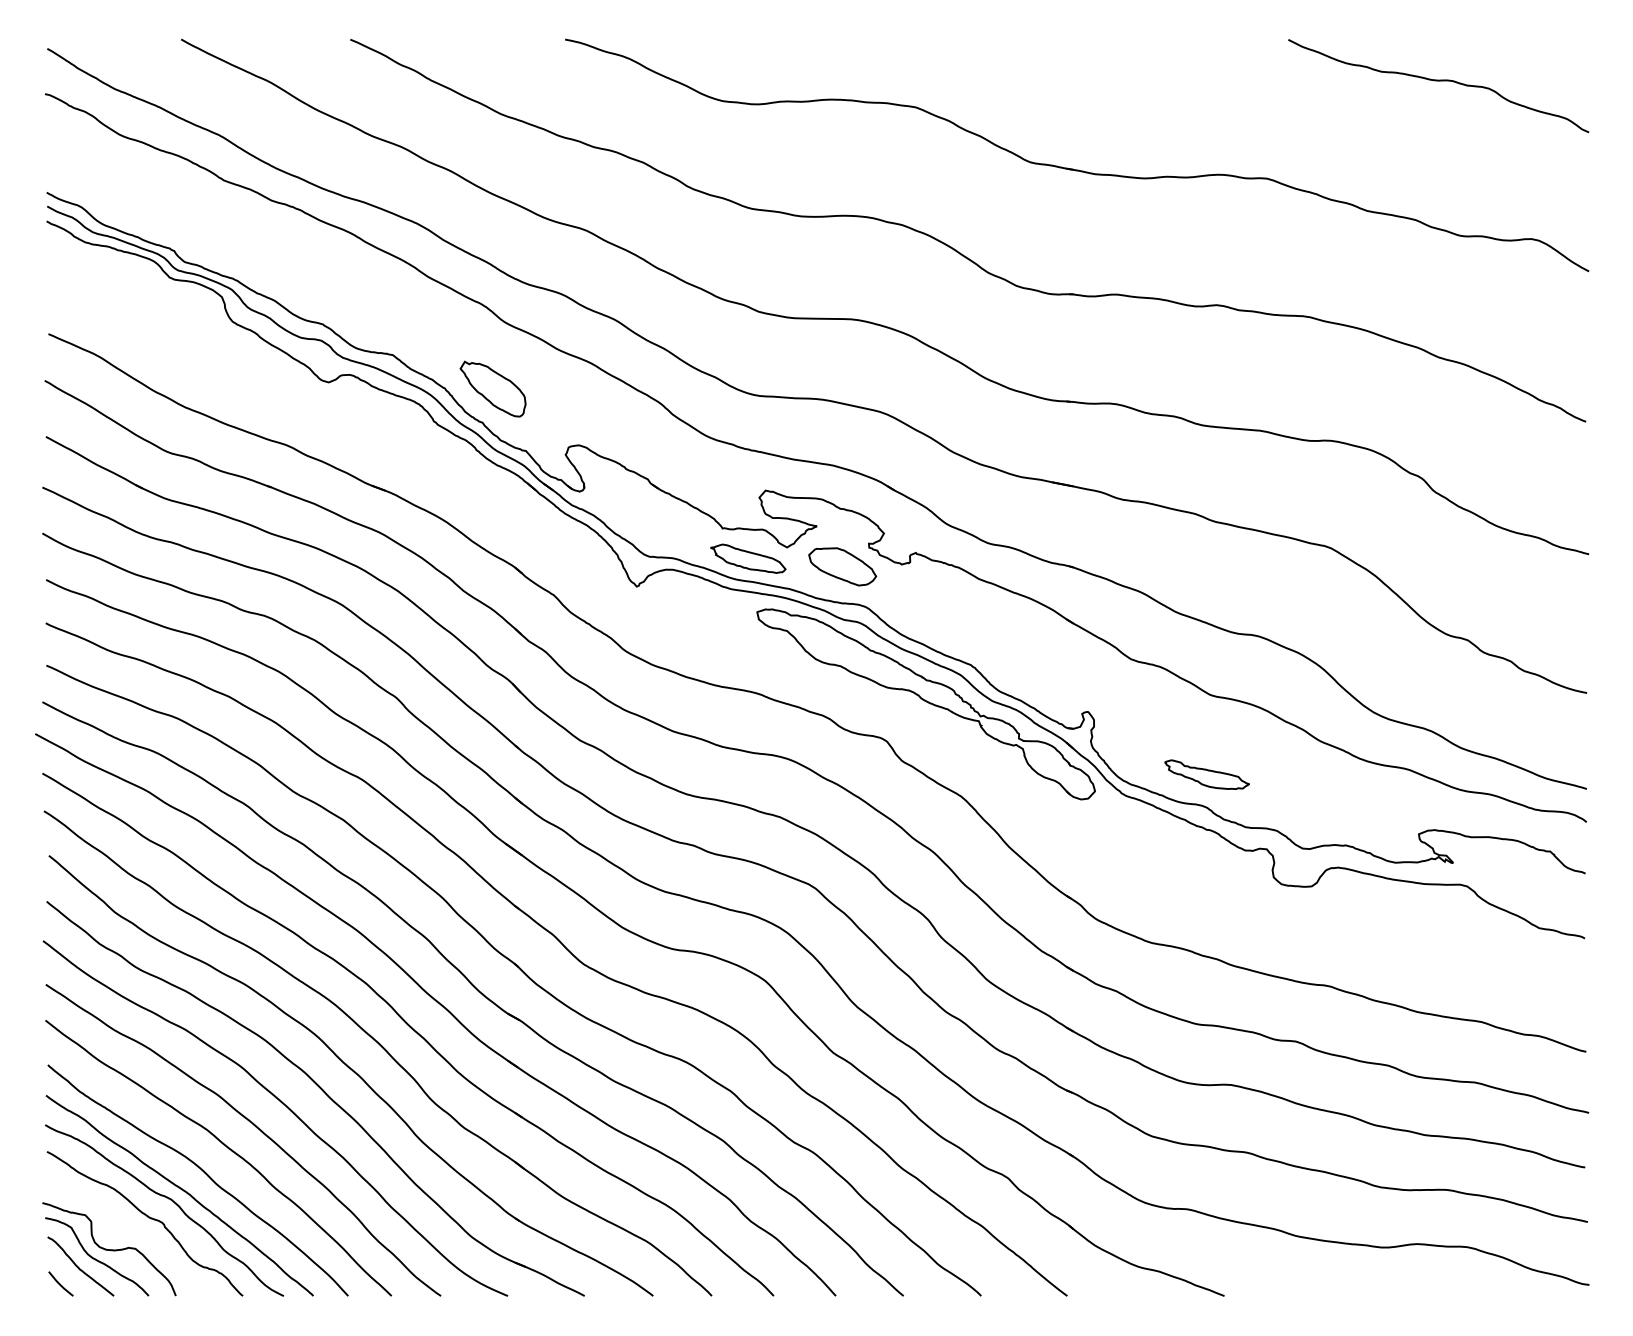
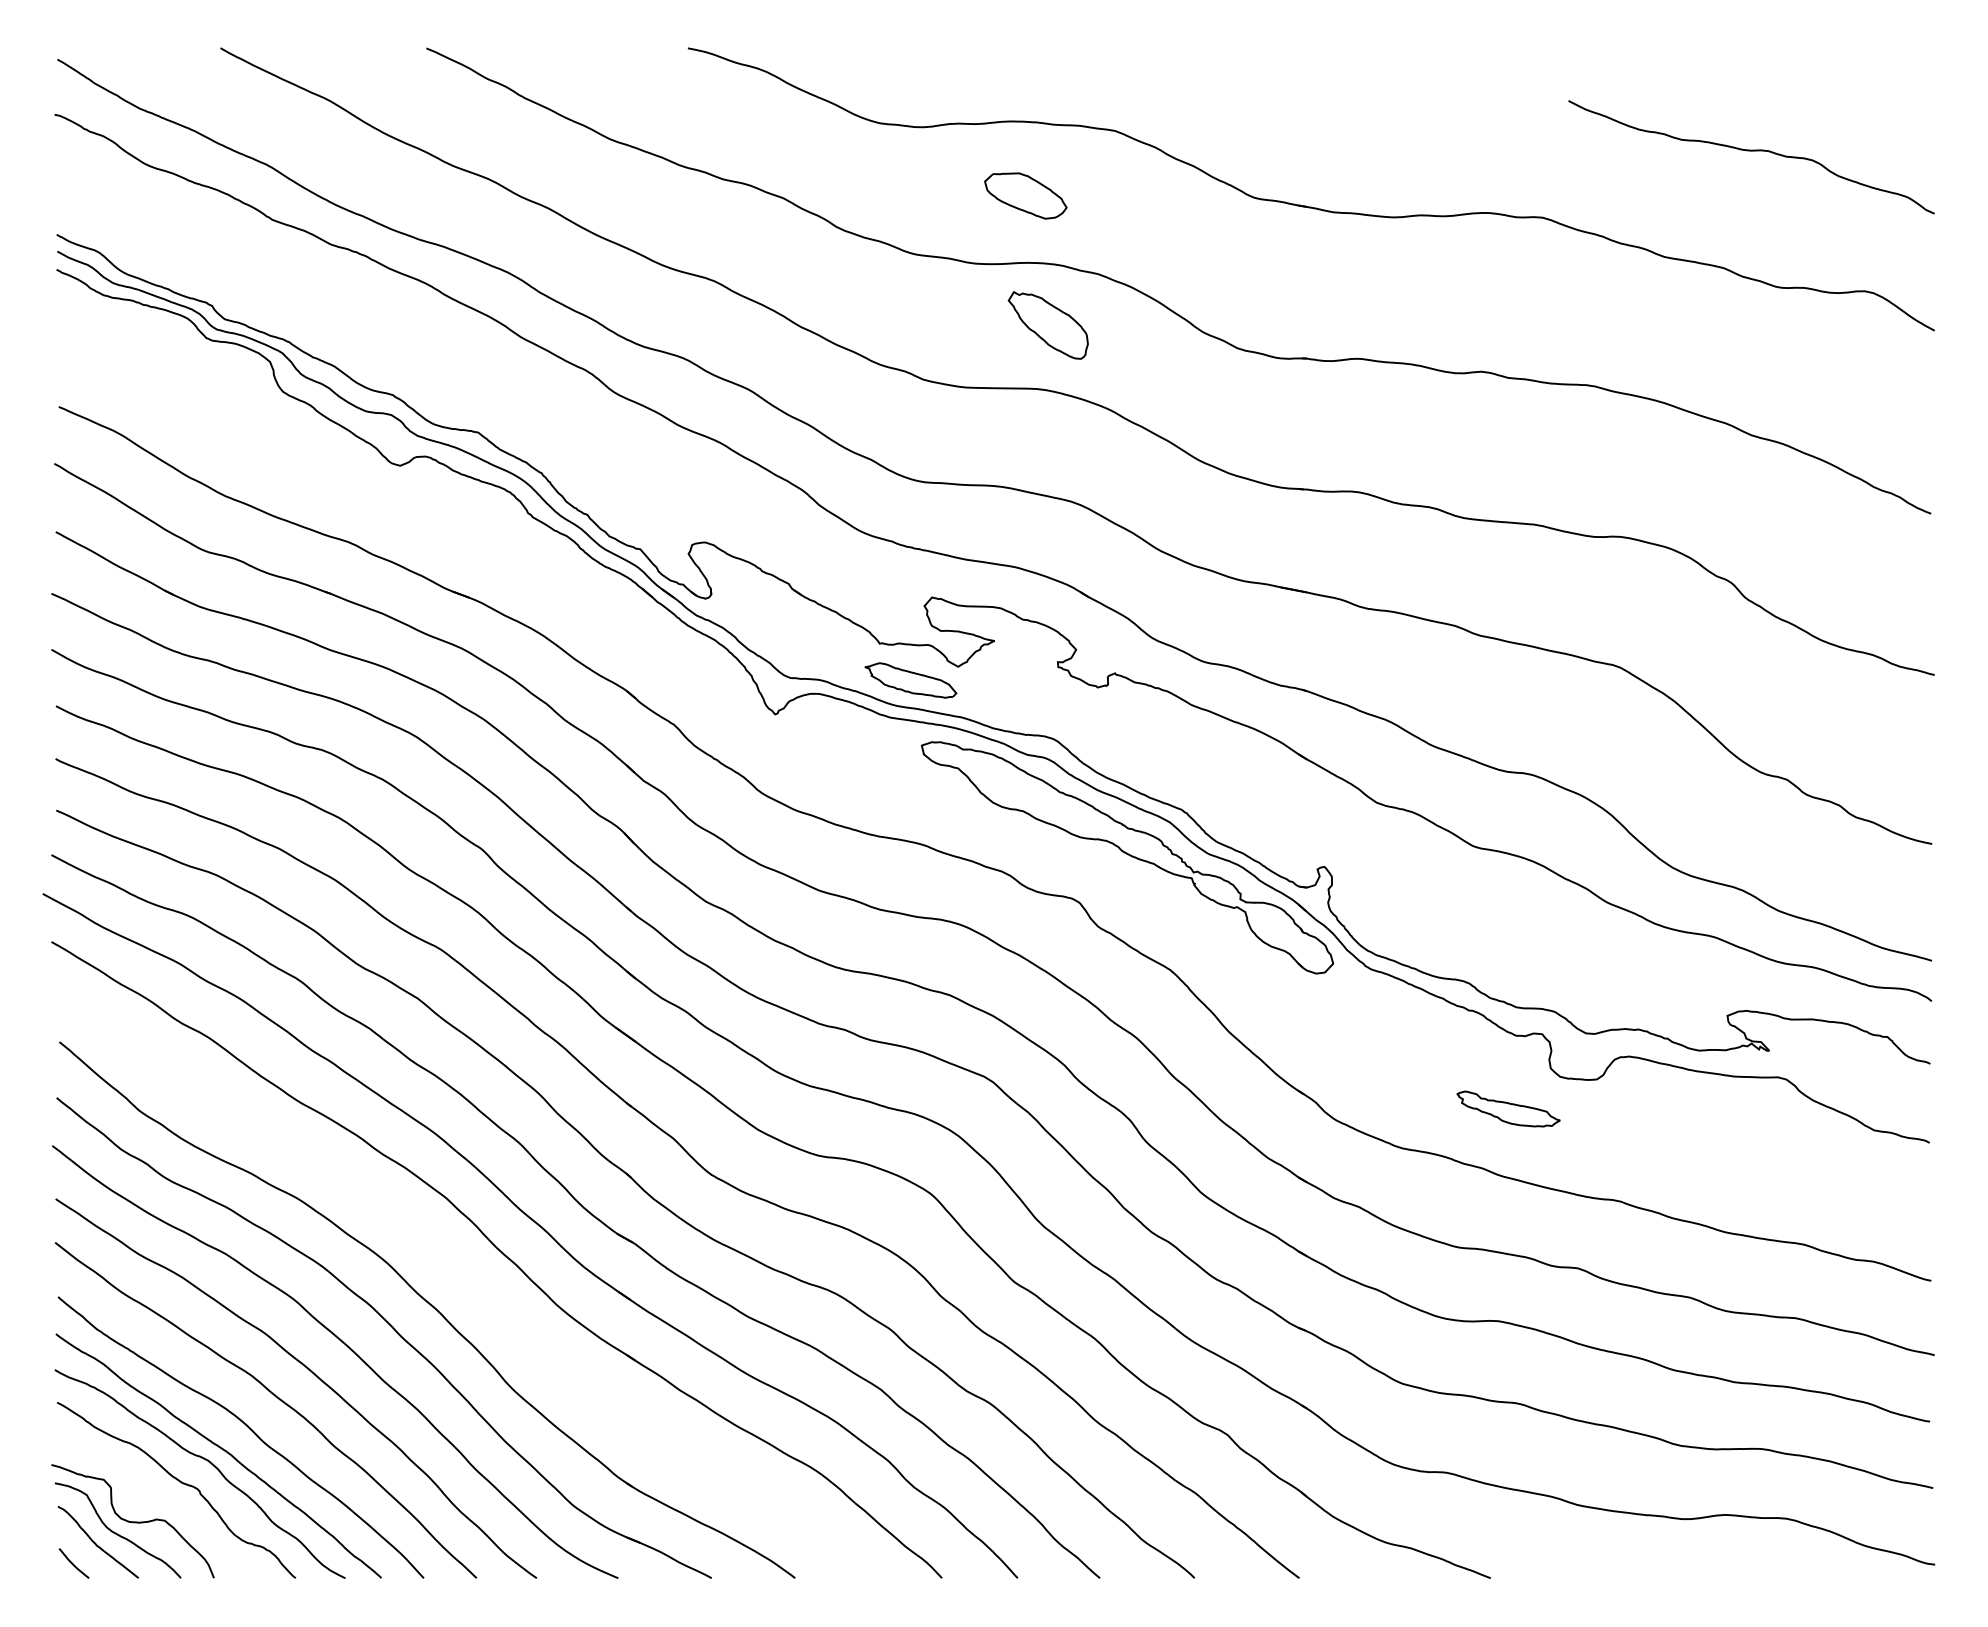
curve: (1438, 81) -> (1751, 151), moved
part: (492, 388) -> (1047, 324), moved
part: (842, 566) -> (1025, 195), moved
part: (1206, 774) -> (1507, 1108), moved
part: (382, 1048) -> (465, 1276), removed

